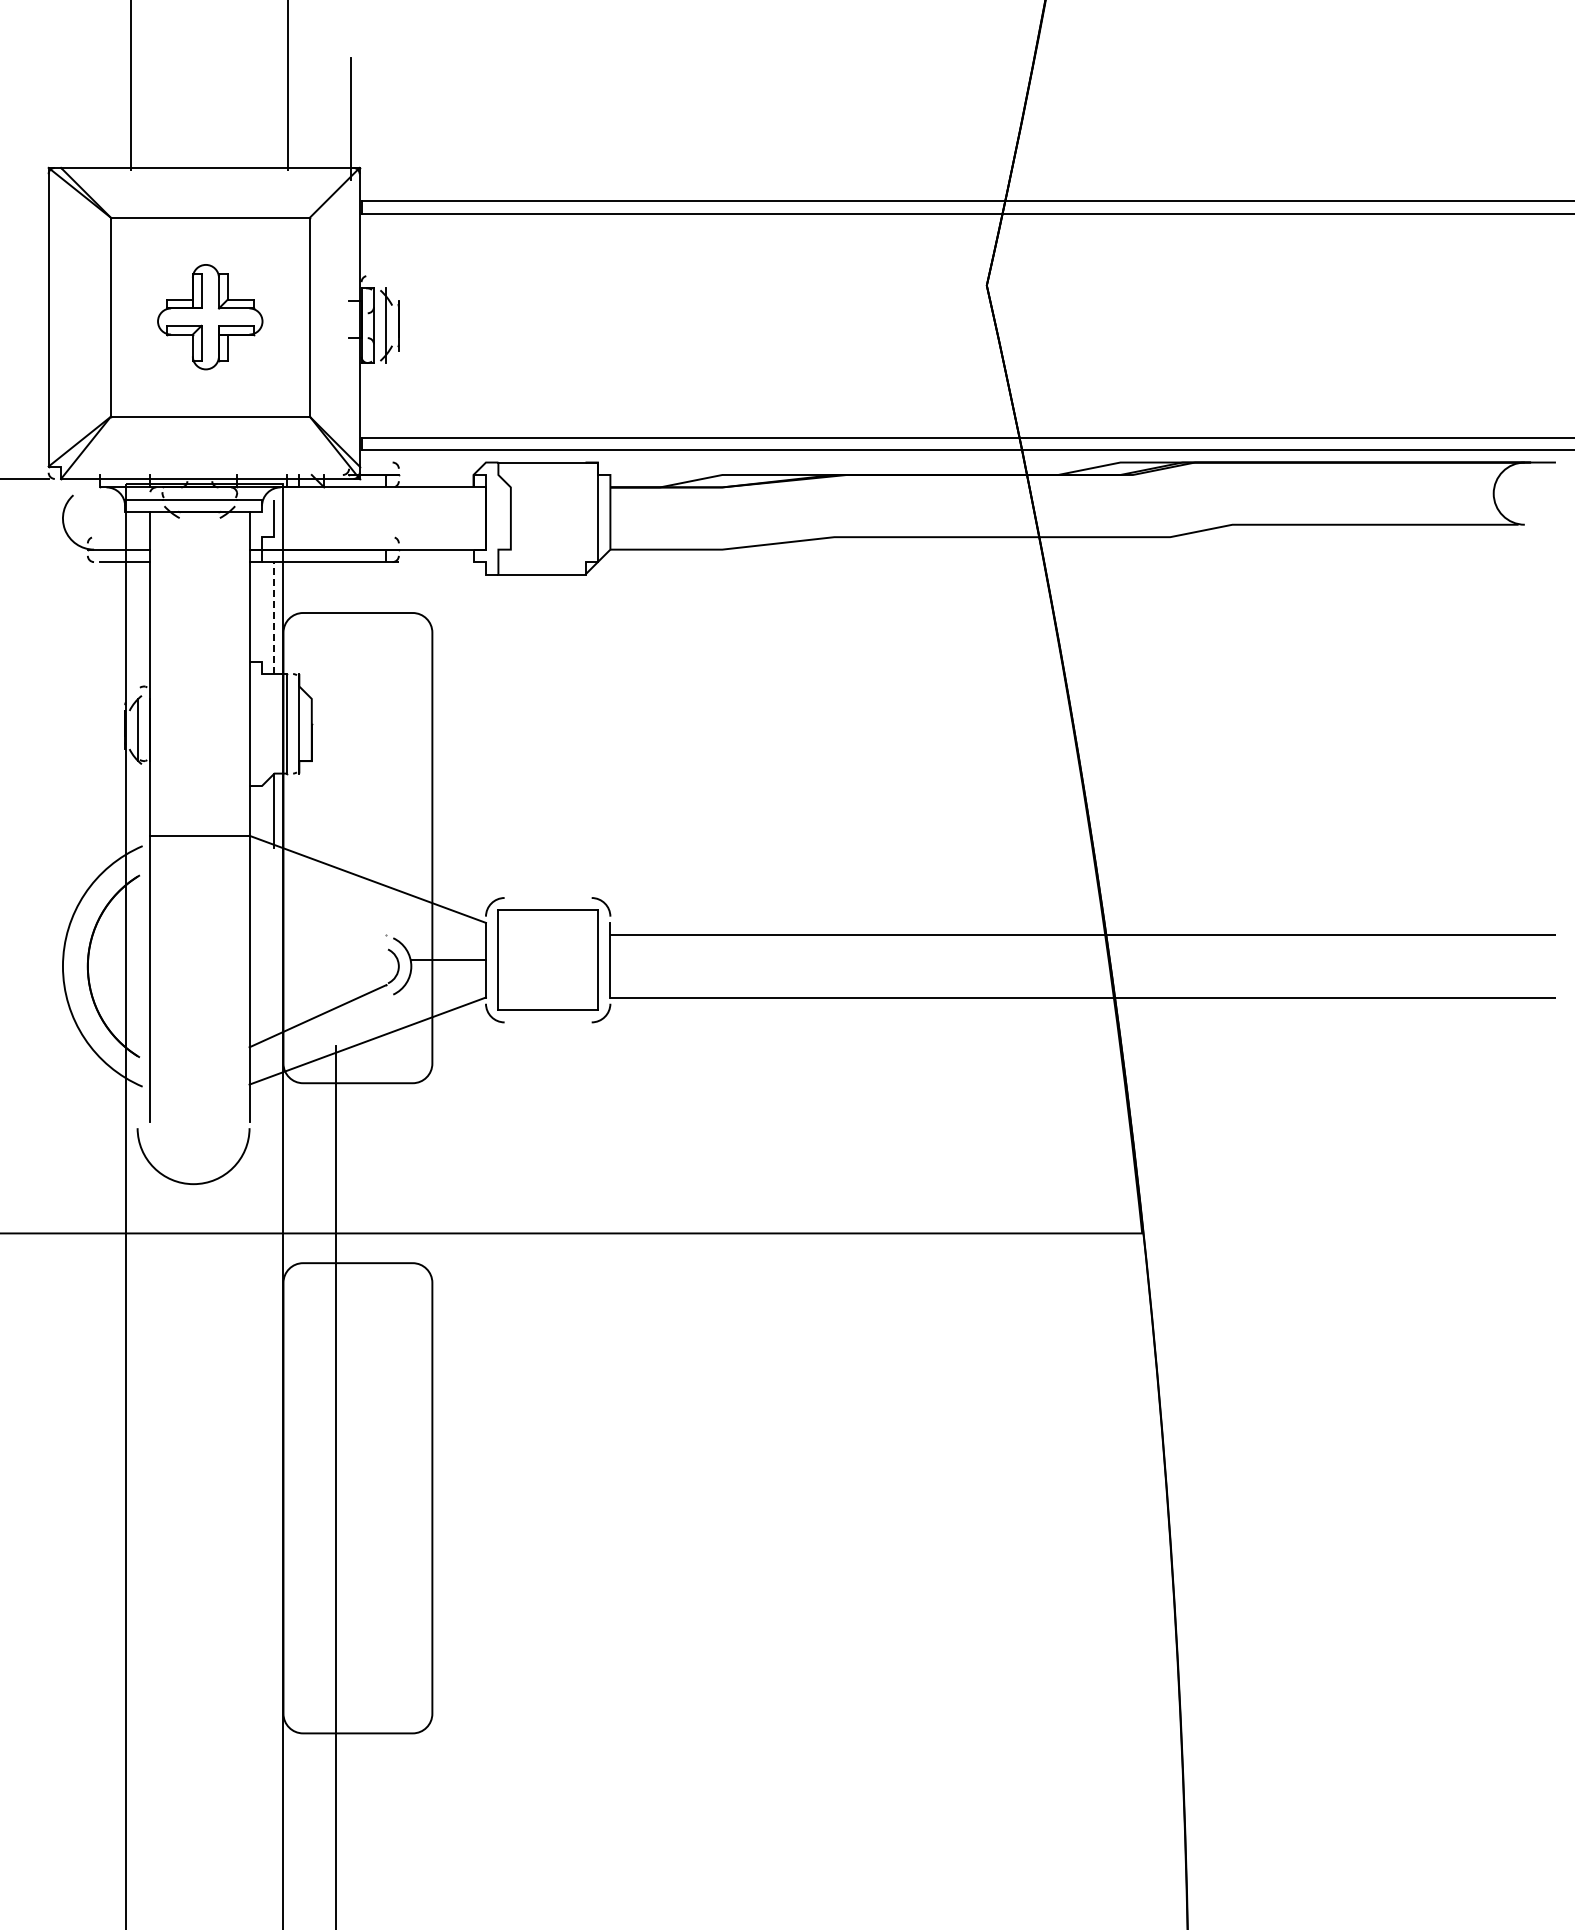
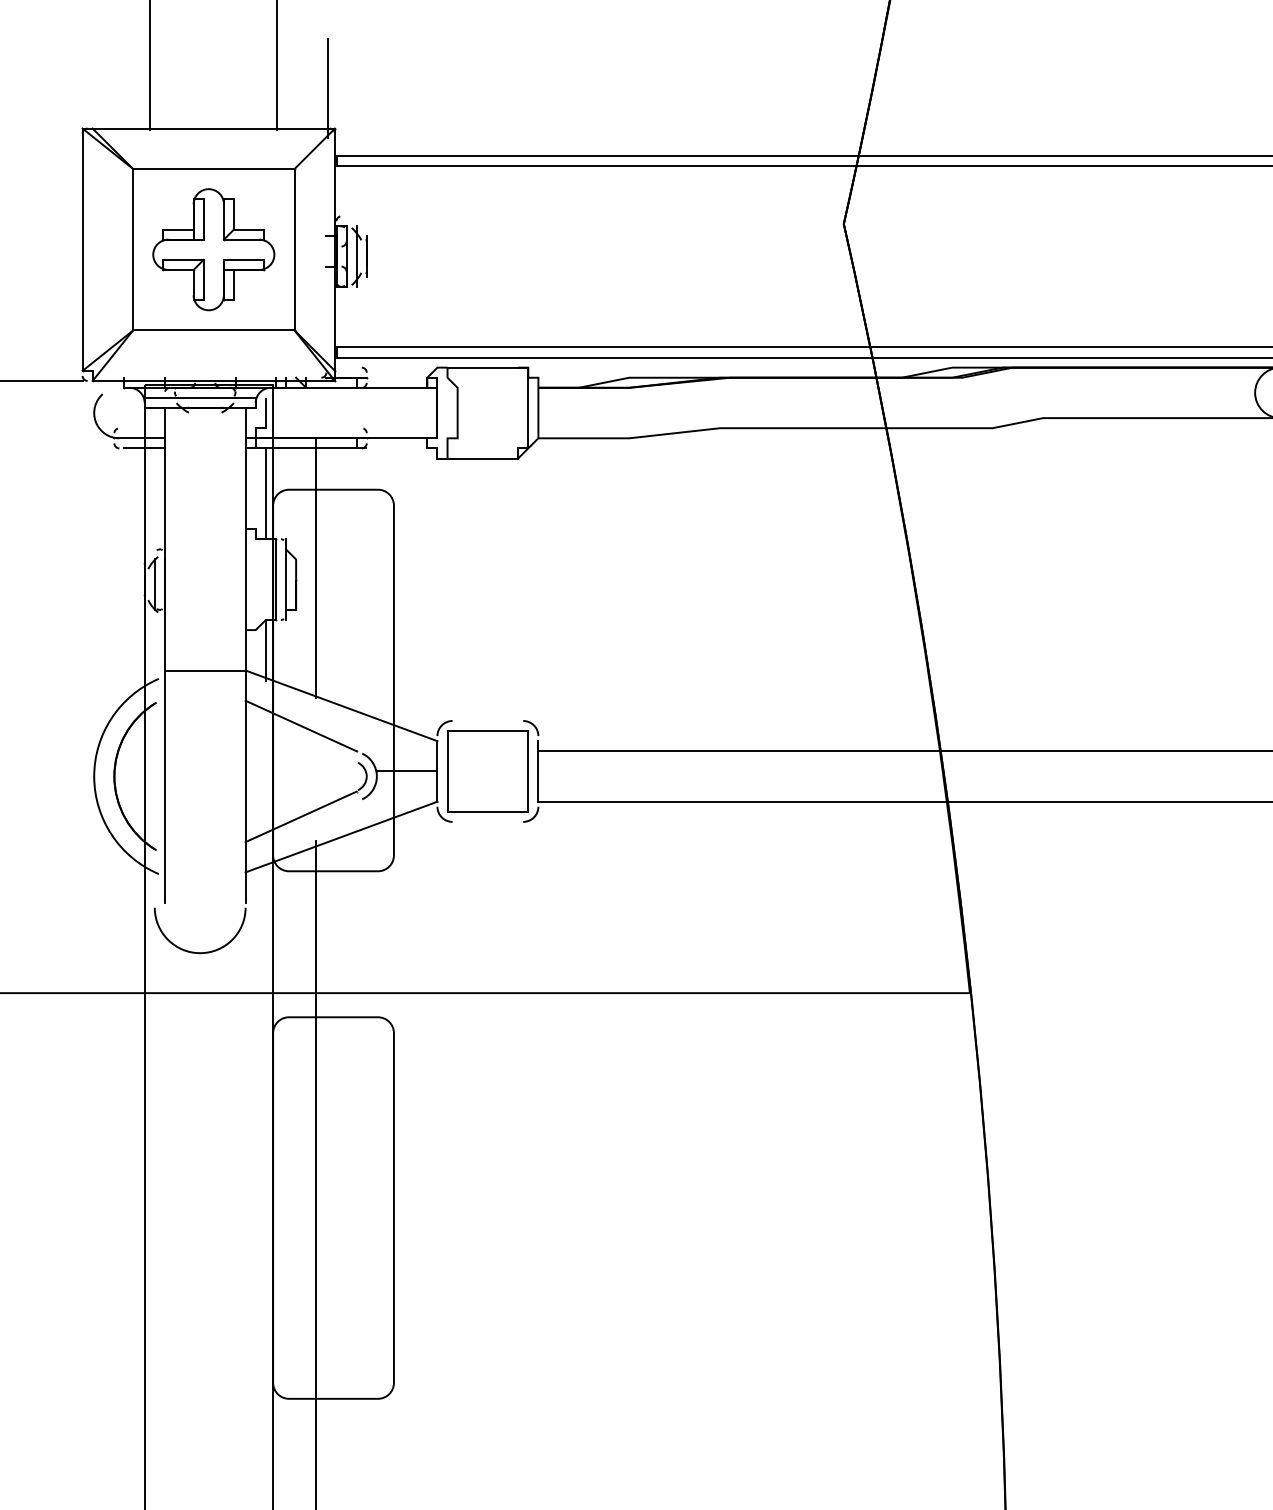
part: (209, 316) -> (213, 249), size x1.43
line: (274, 618) -> (265, 494), dashed -> solid
line: (335, 709) -> (315, 568), added
line: (317, 904) -> (300, 726), added

